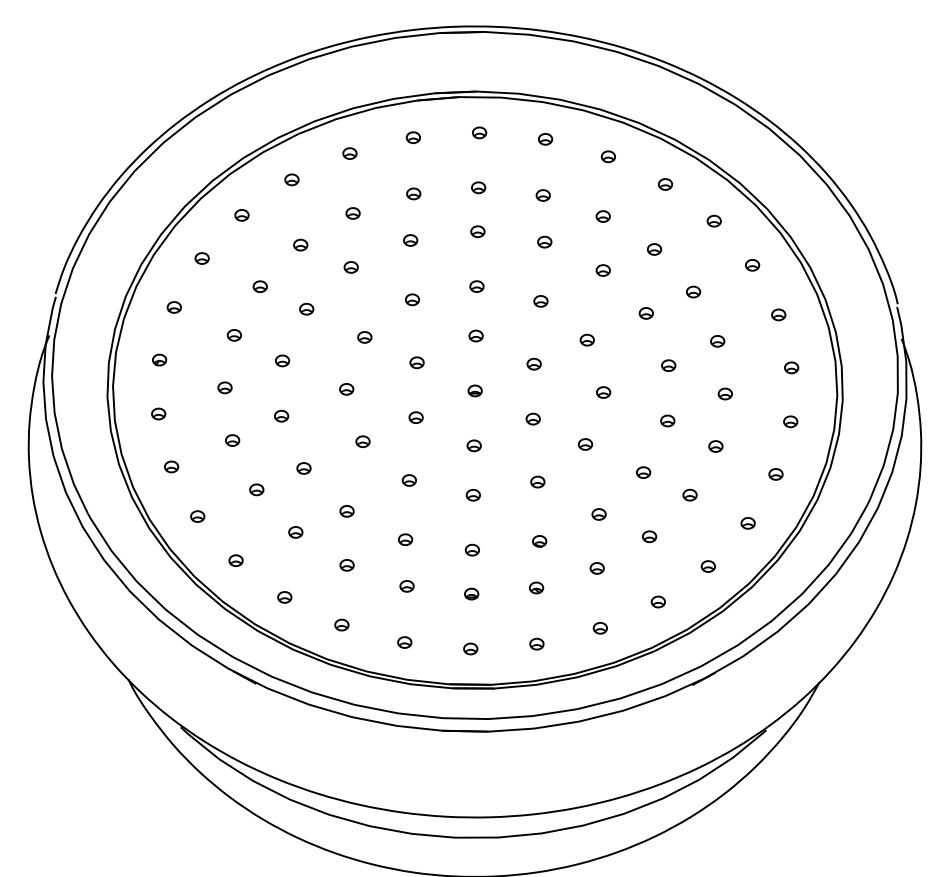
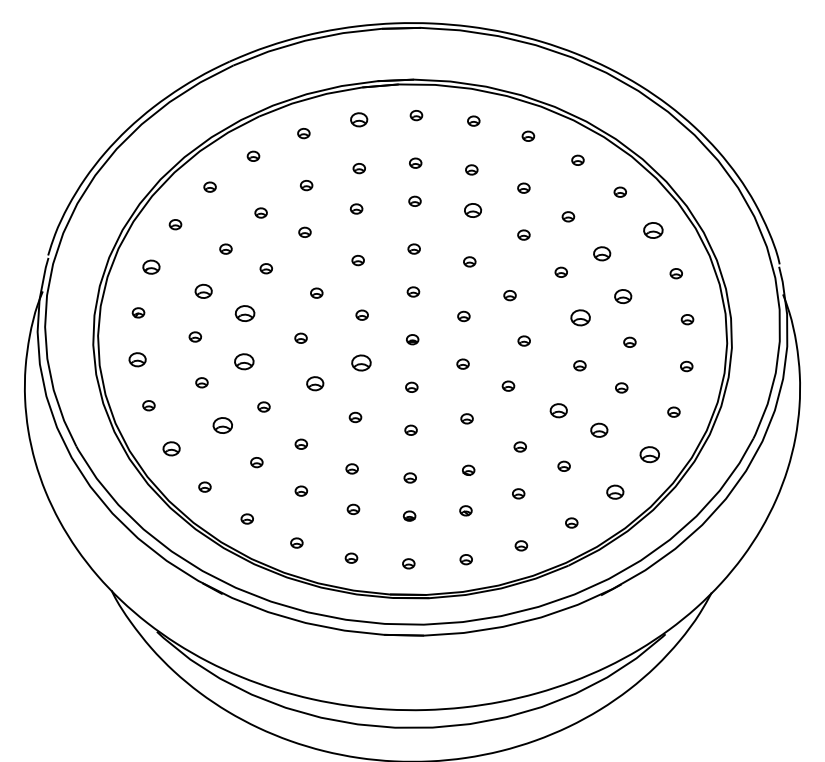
part: (412, 137) -> (358, 119), size x1.4
part: (544, 241) -> (472, 209), size x1.4
part: (752, 265) -> (653, 230), size x1.6
part: (693, 291) -> (602, 253), size x1.4
part: (173, 307) -> (150, 267), size x1.4
part: (233, 335) -> (202, 291), size x1.4
part: (717, 341) -> (623, 296), size x1.4
part: (282, 360) -> (245, 313), size x1.6
part: (668, 365) -> (580, 317), size x1.6
part: (158, 413) -> (137, 359), size x1.4
part: (281, 415) -> (244, 361), size x1.6
part: (415, 417) -> (360, 362), size x1.6
part: (362, 441) -> (314, 383), size x1.4
part: (643, 472) -> (558, 410), size x1.4
part: (256, 489) -> (222, 425), size x1.6
part: (689, 494) -> (598, 429), size x1.4
part: (197, 516) -> (171, 448), size x1.4
part: (747, 523) -> (649, 454), size x1.6
part: (707, 566) -> (614, 492), size x1.4

